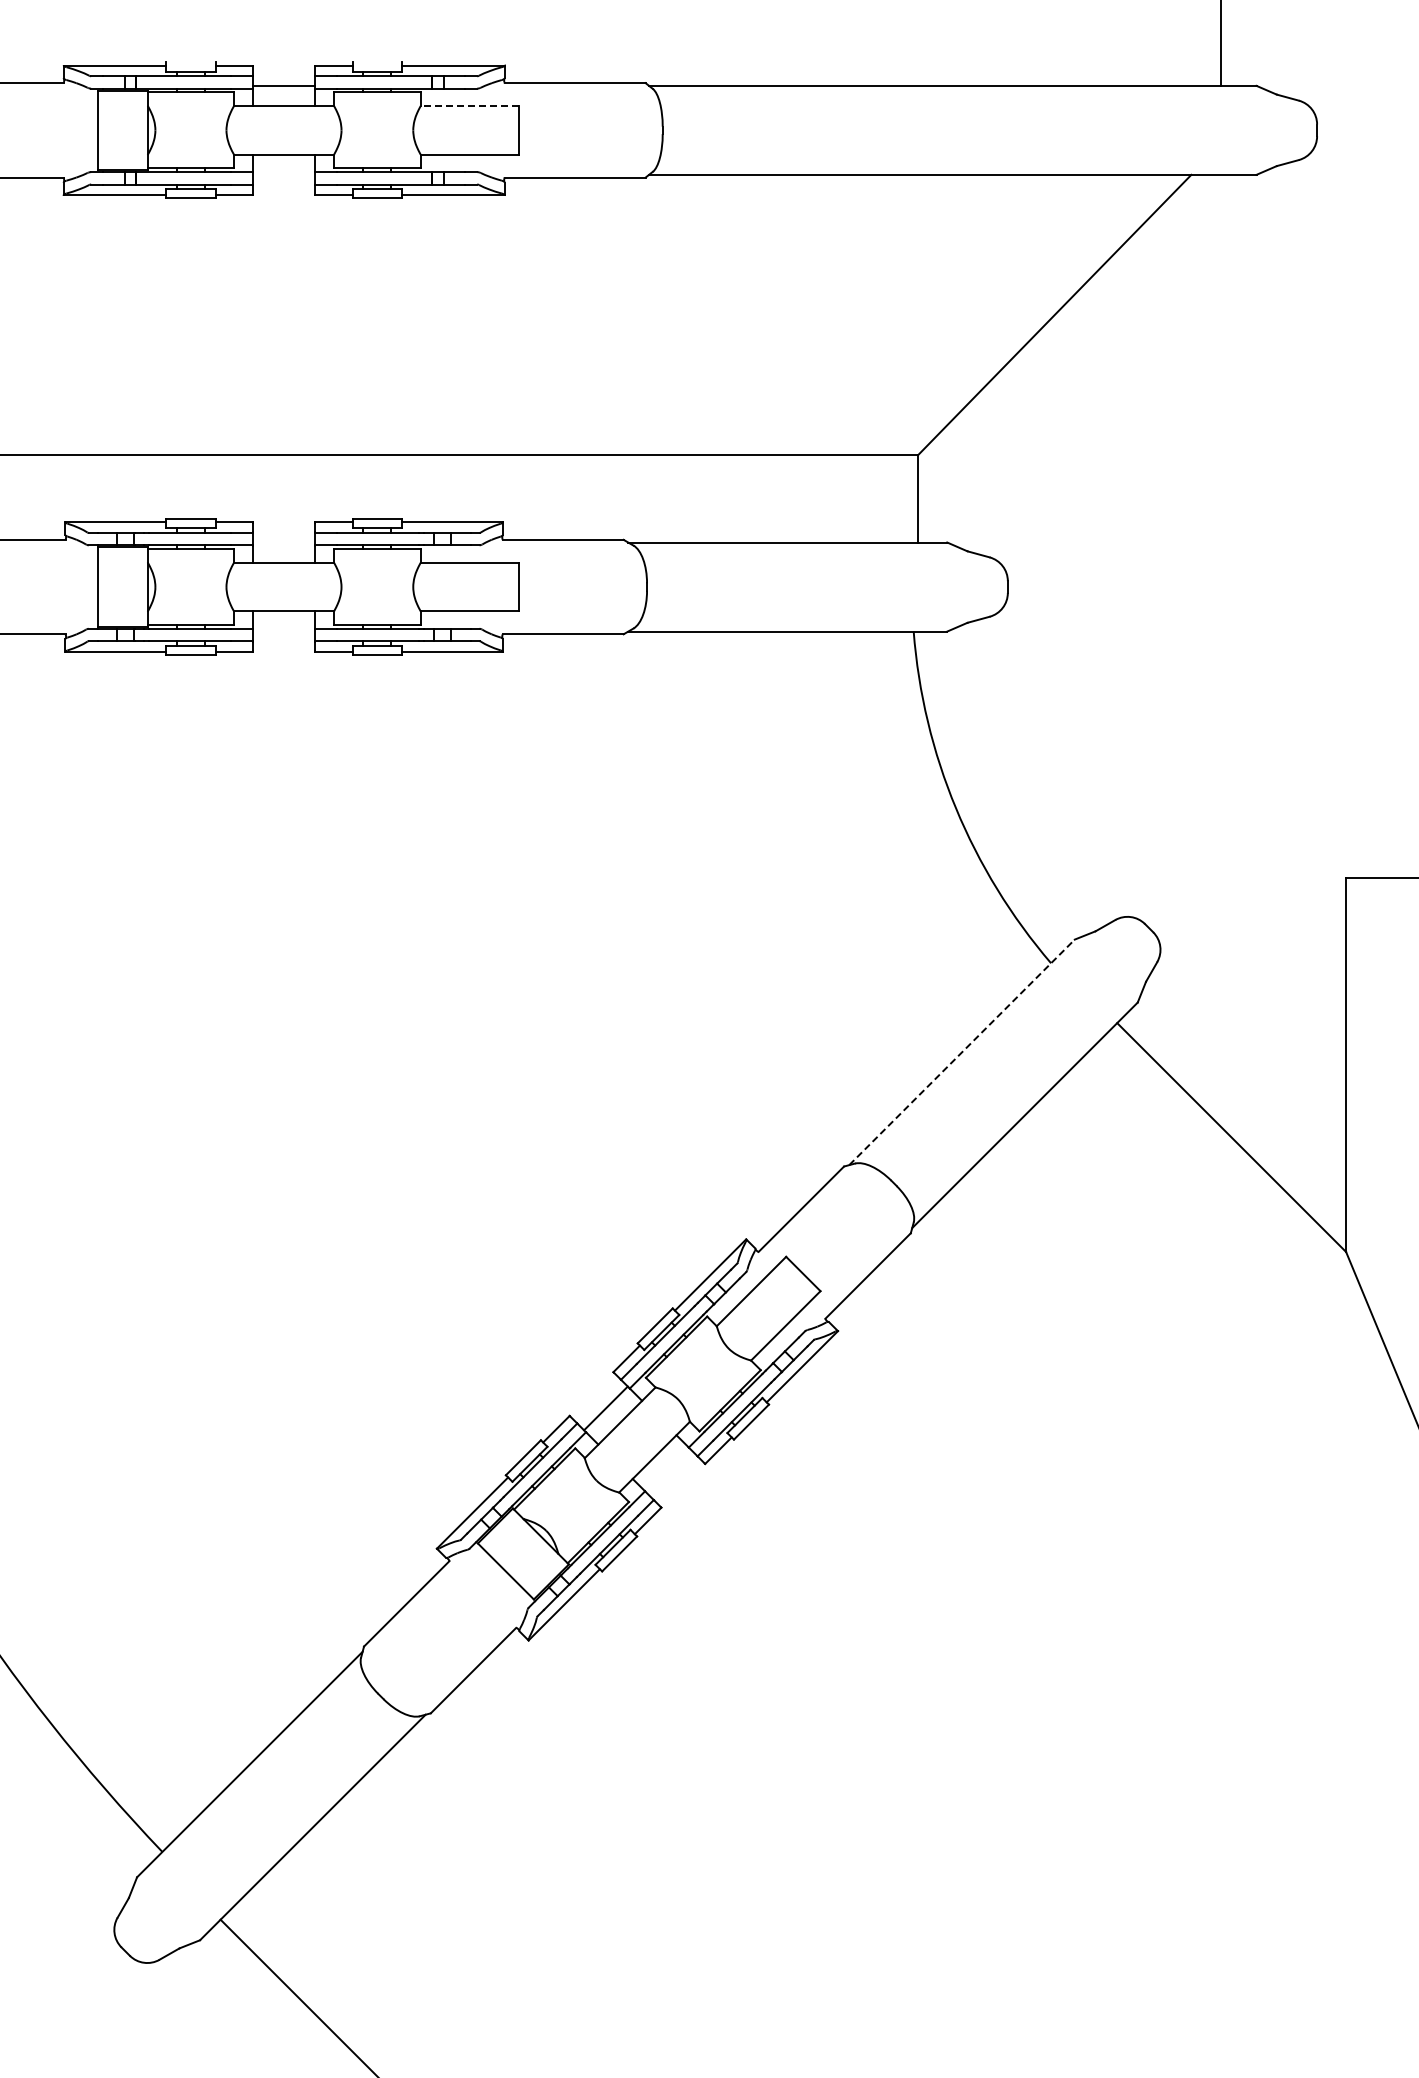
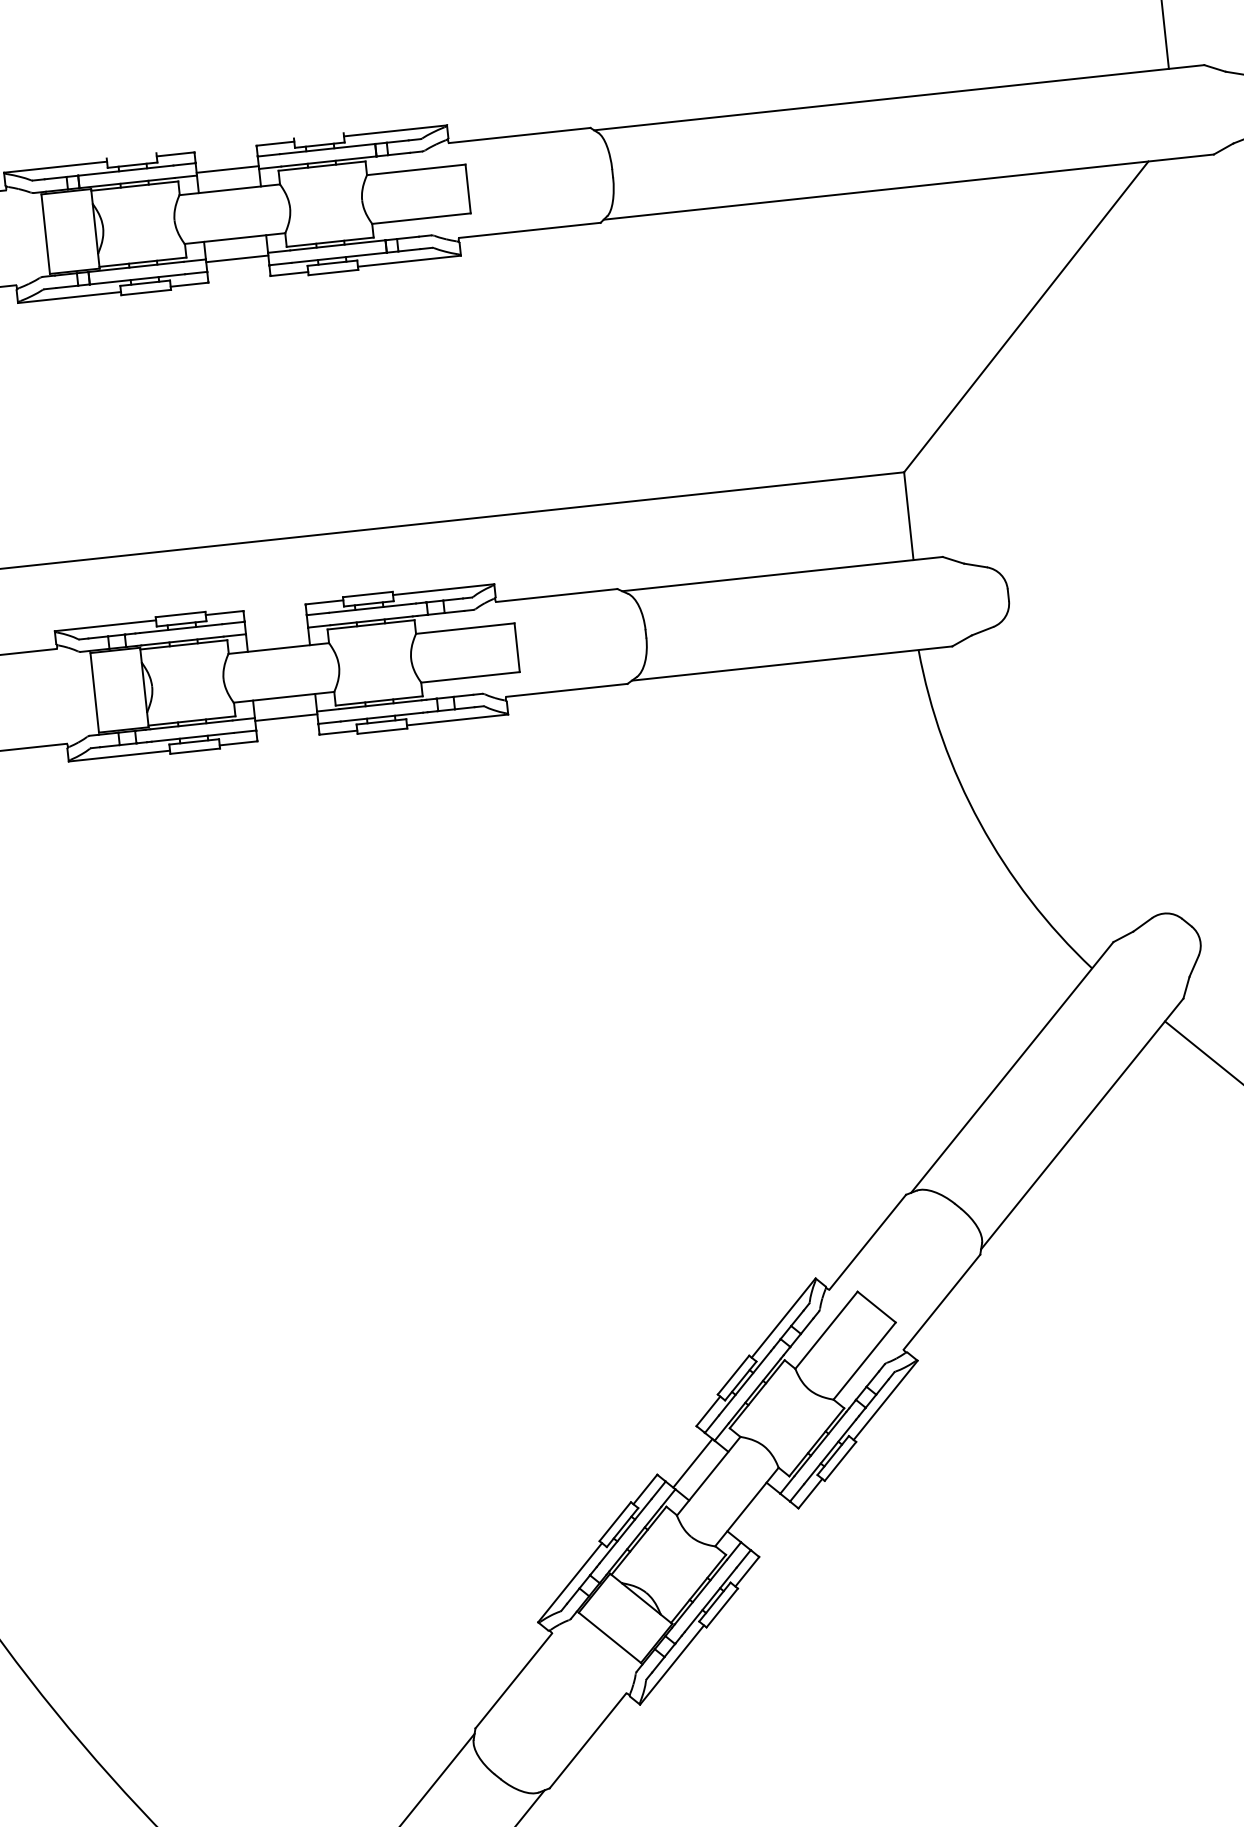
line: (469, 106) -> (416, 170), dashed -> solid
line: (284, 174) -> (237, 258), added
line: (284, 631) -> (286, 717), added
line: (962, 1052) -> (1012, 1067), dashed -> solid

